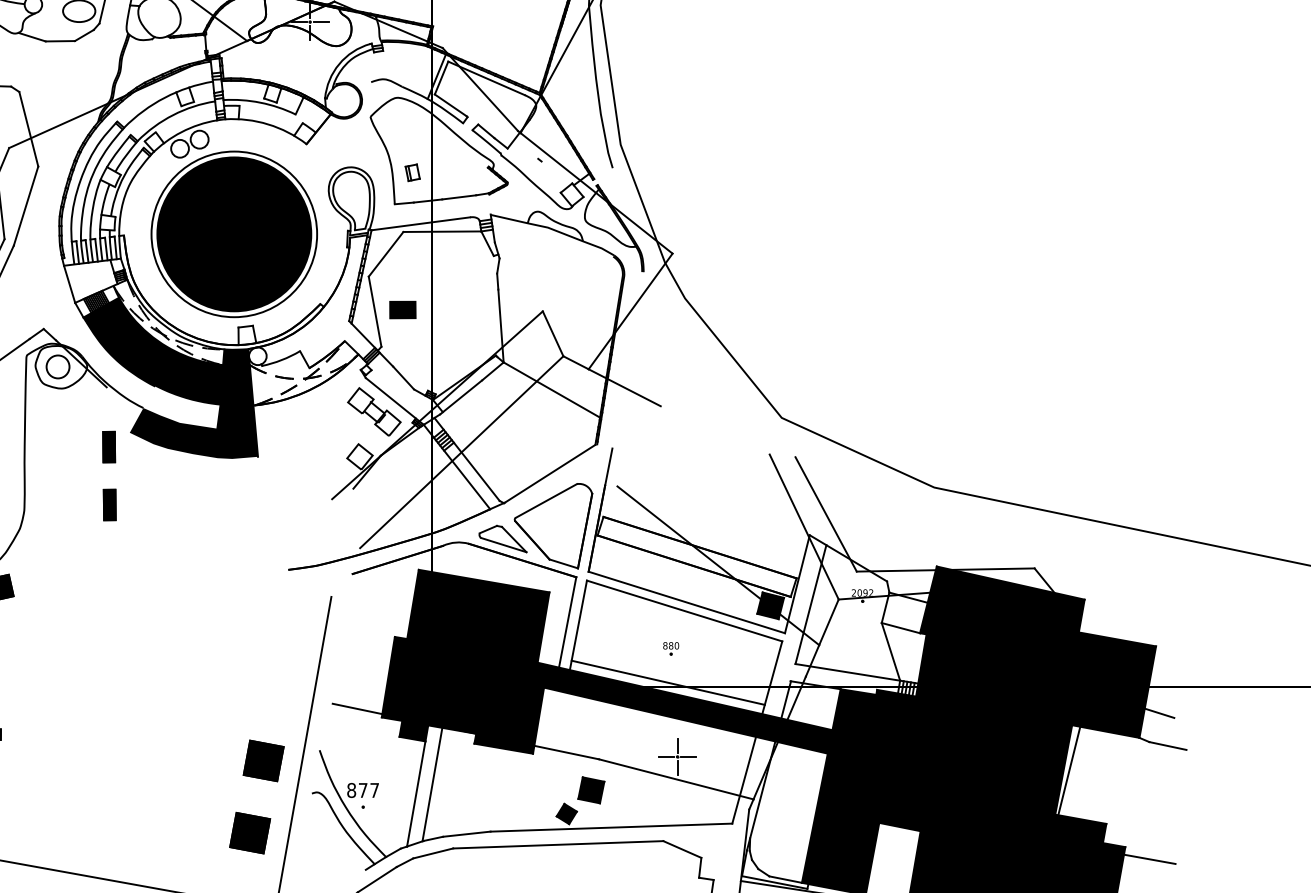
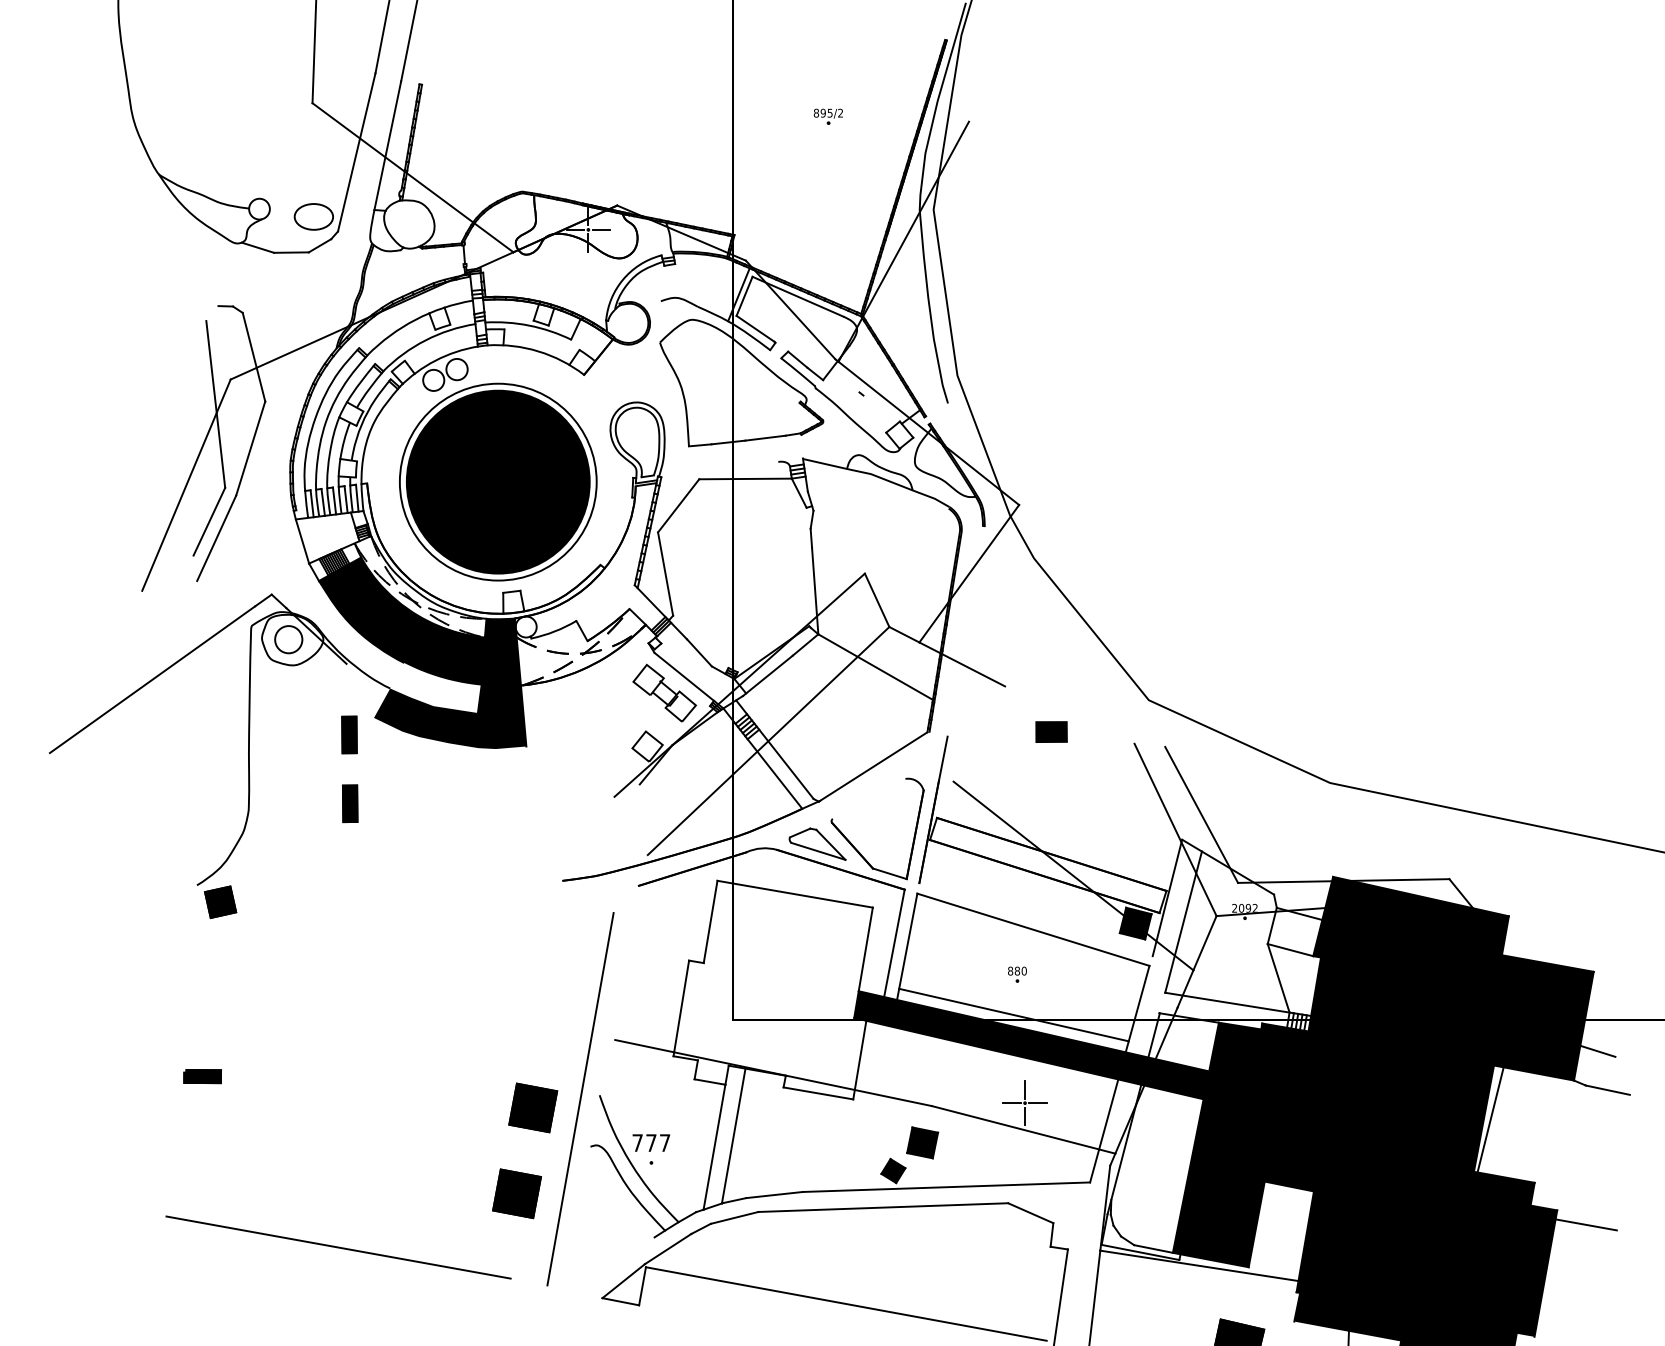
part: (412, 172) -> (709, 408), removed
line: (420, 223) -> (719, 469), removed
text: (402, 309) -> (1051, 731), moved
line: (545, 500) -> (868, 798), removed
line: (686, 602) -> (1035, 919), removed
fill: (465, 661) -> (772, 989), removed
text: (351, 790) -> (637, 1143), 877 -> 777

